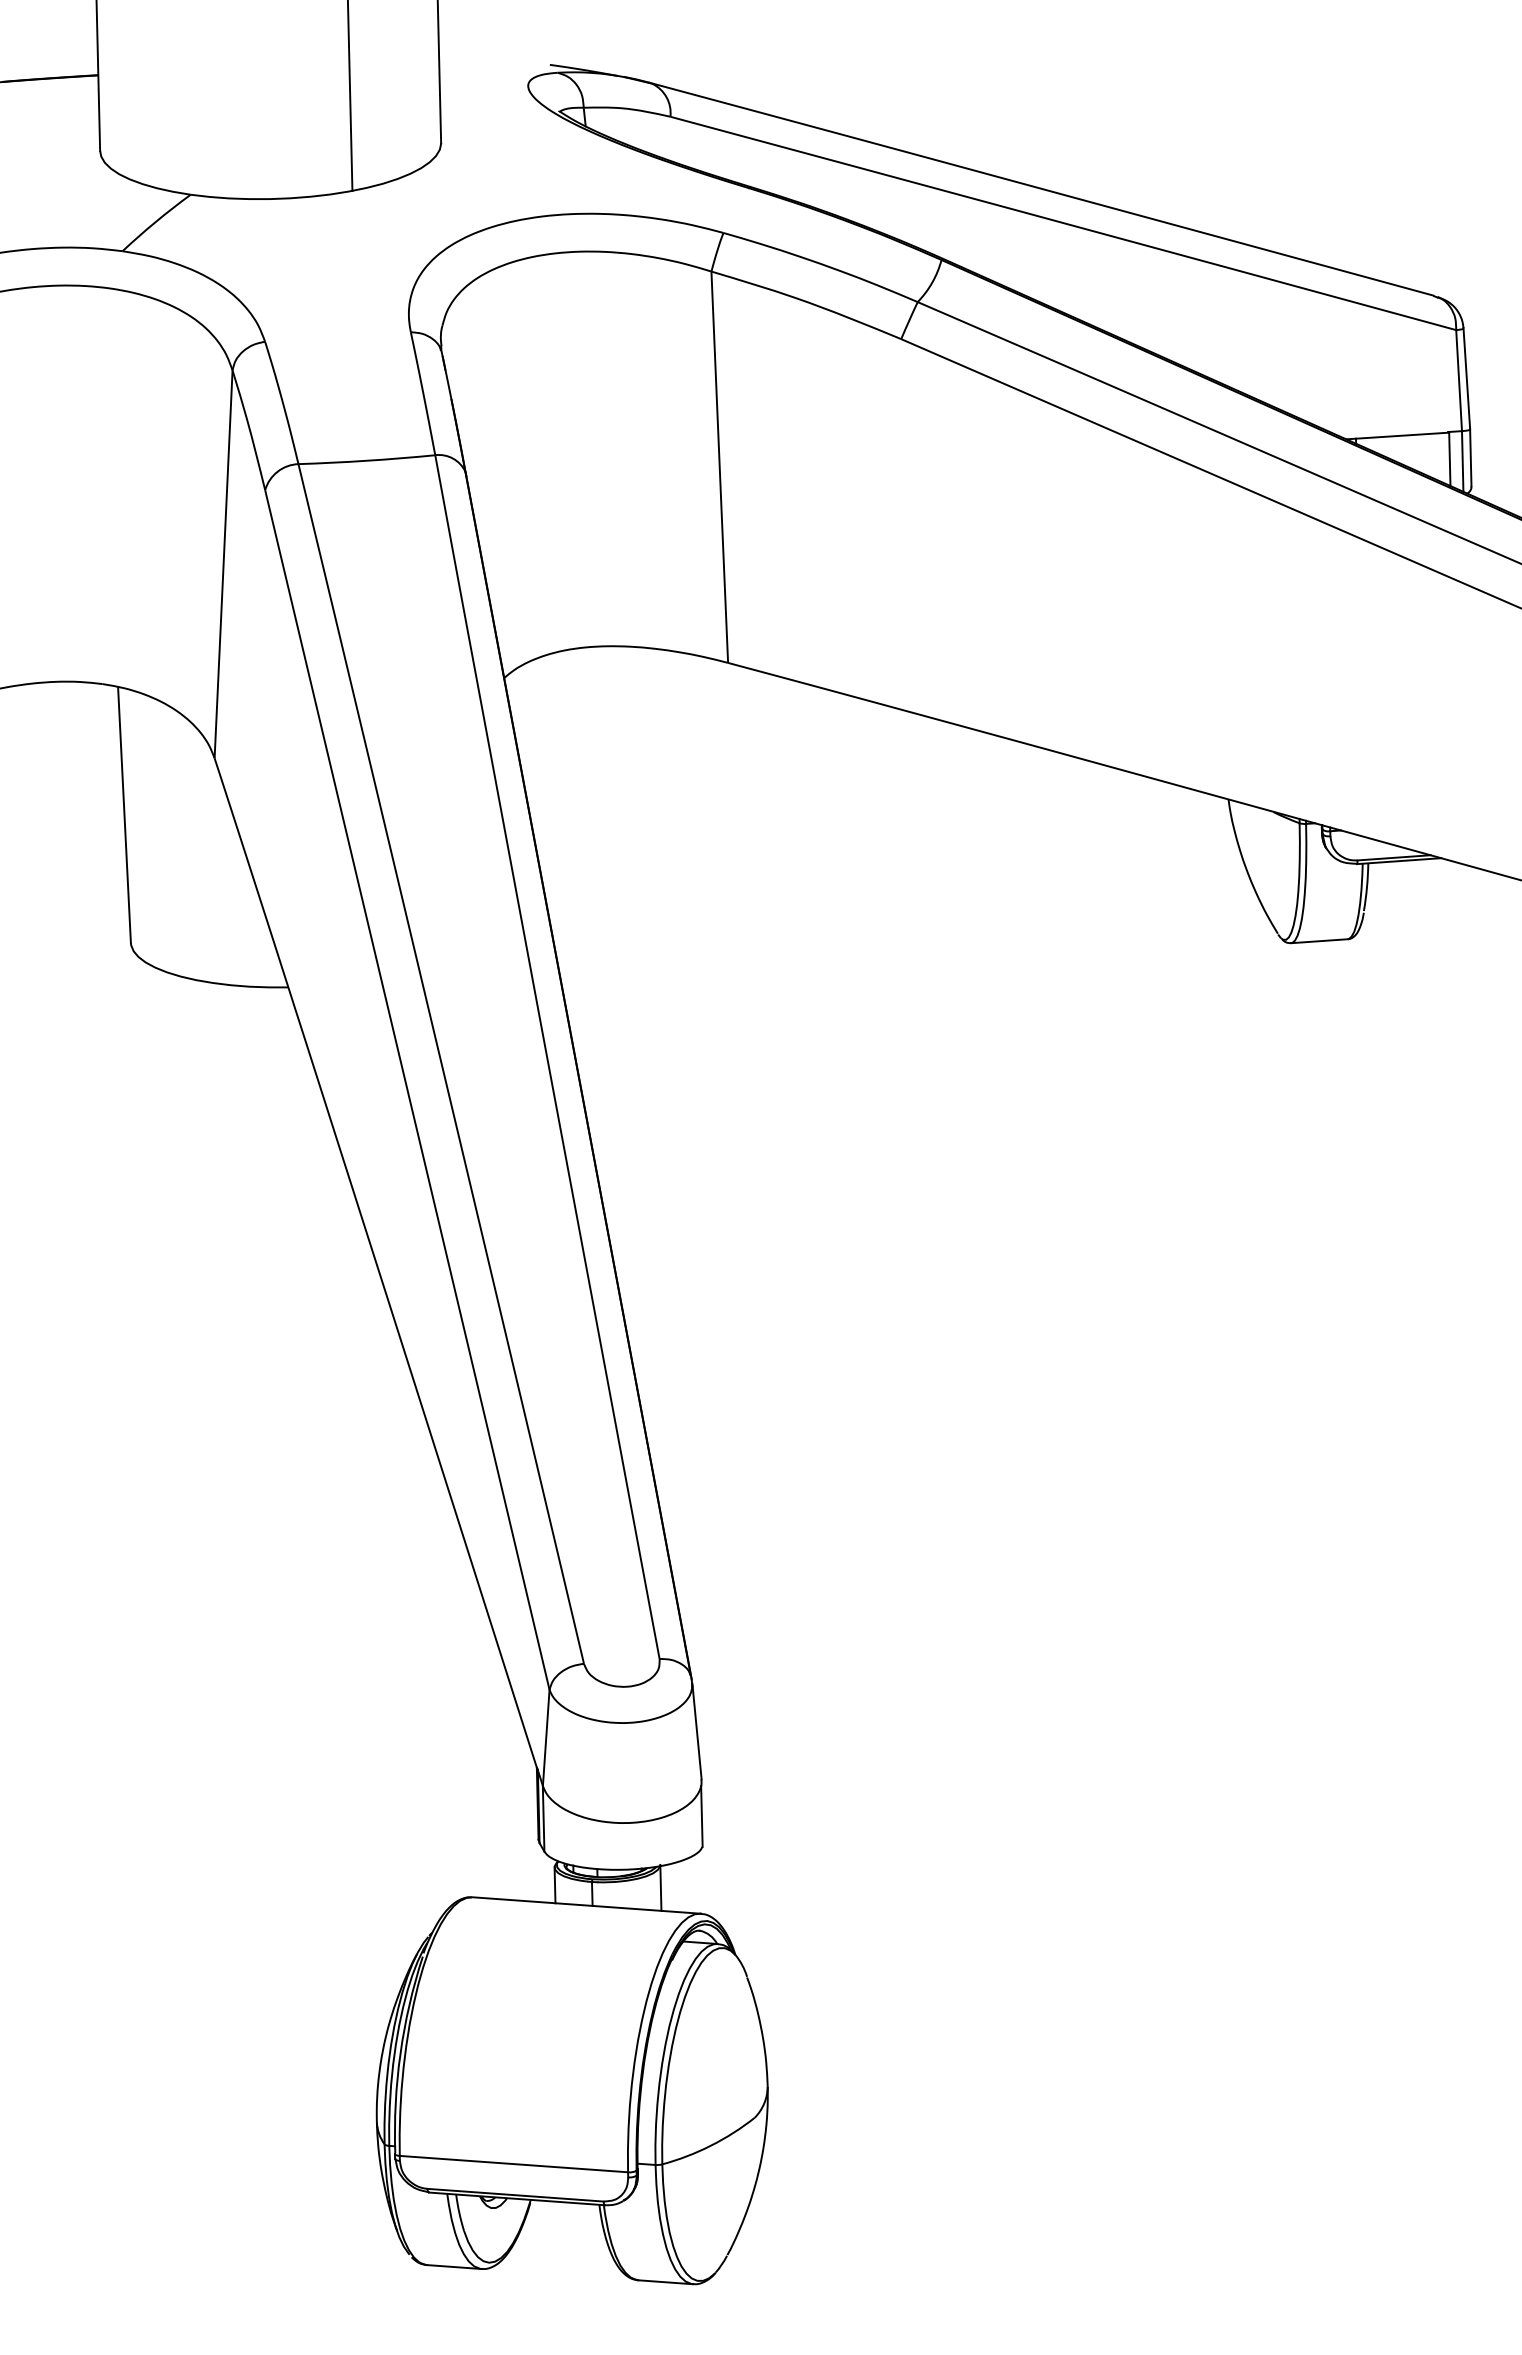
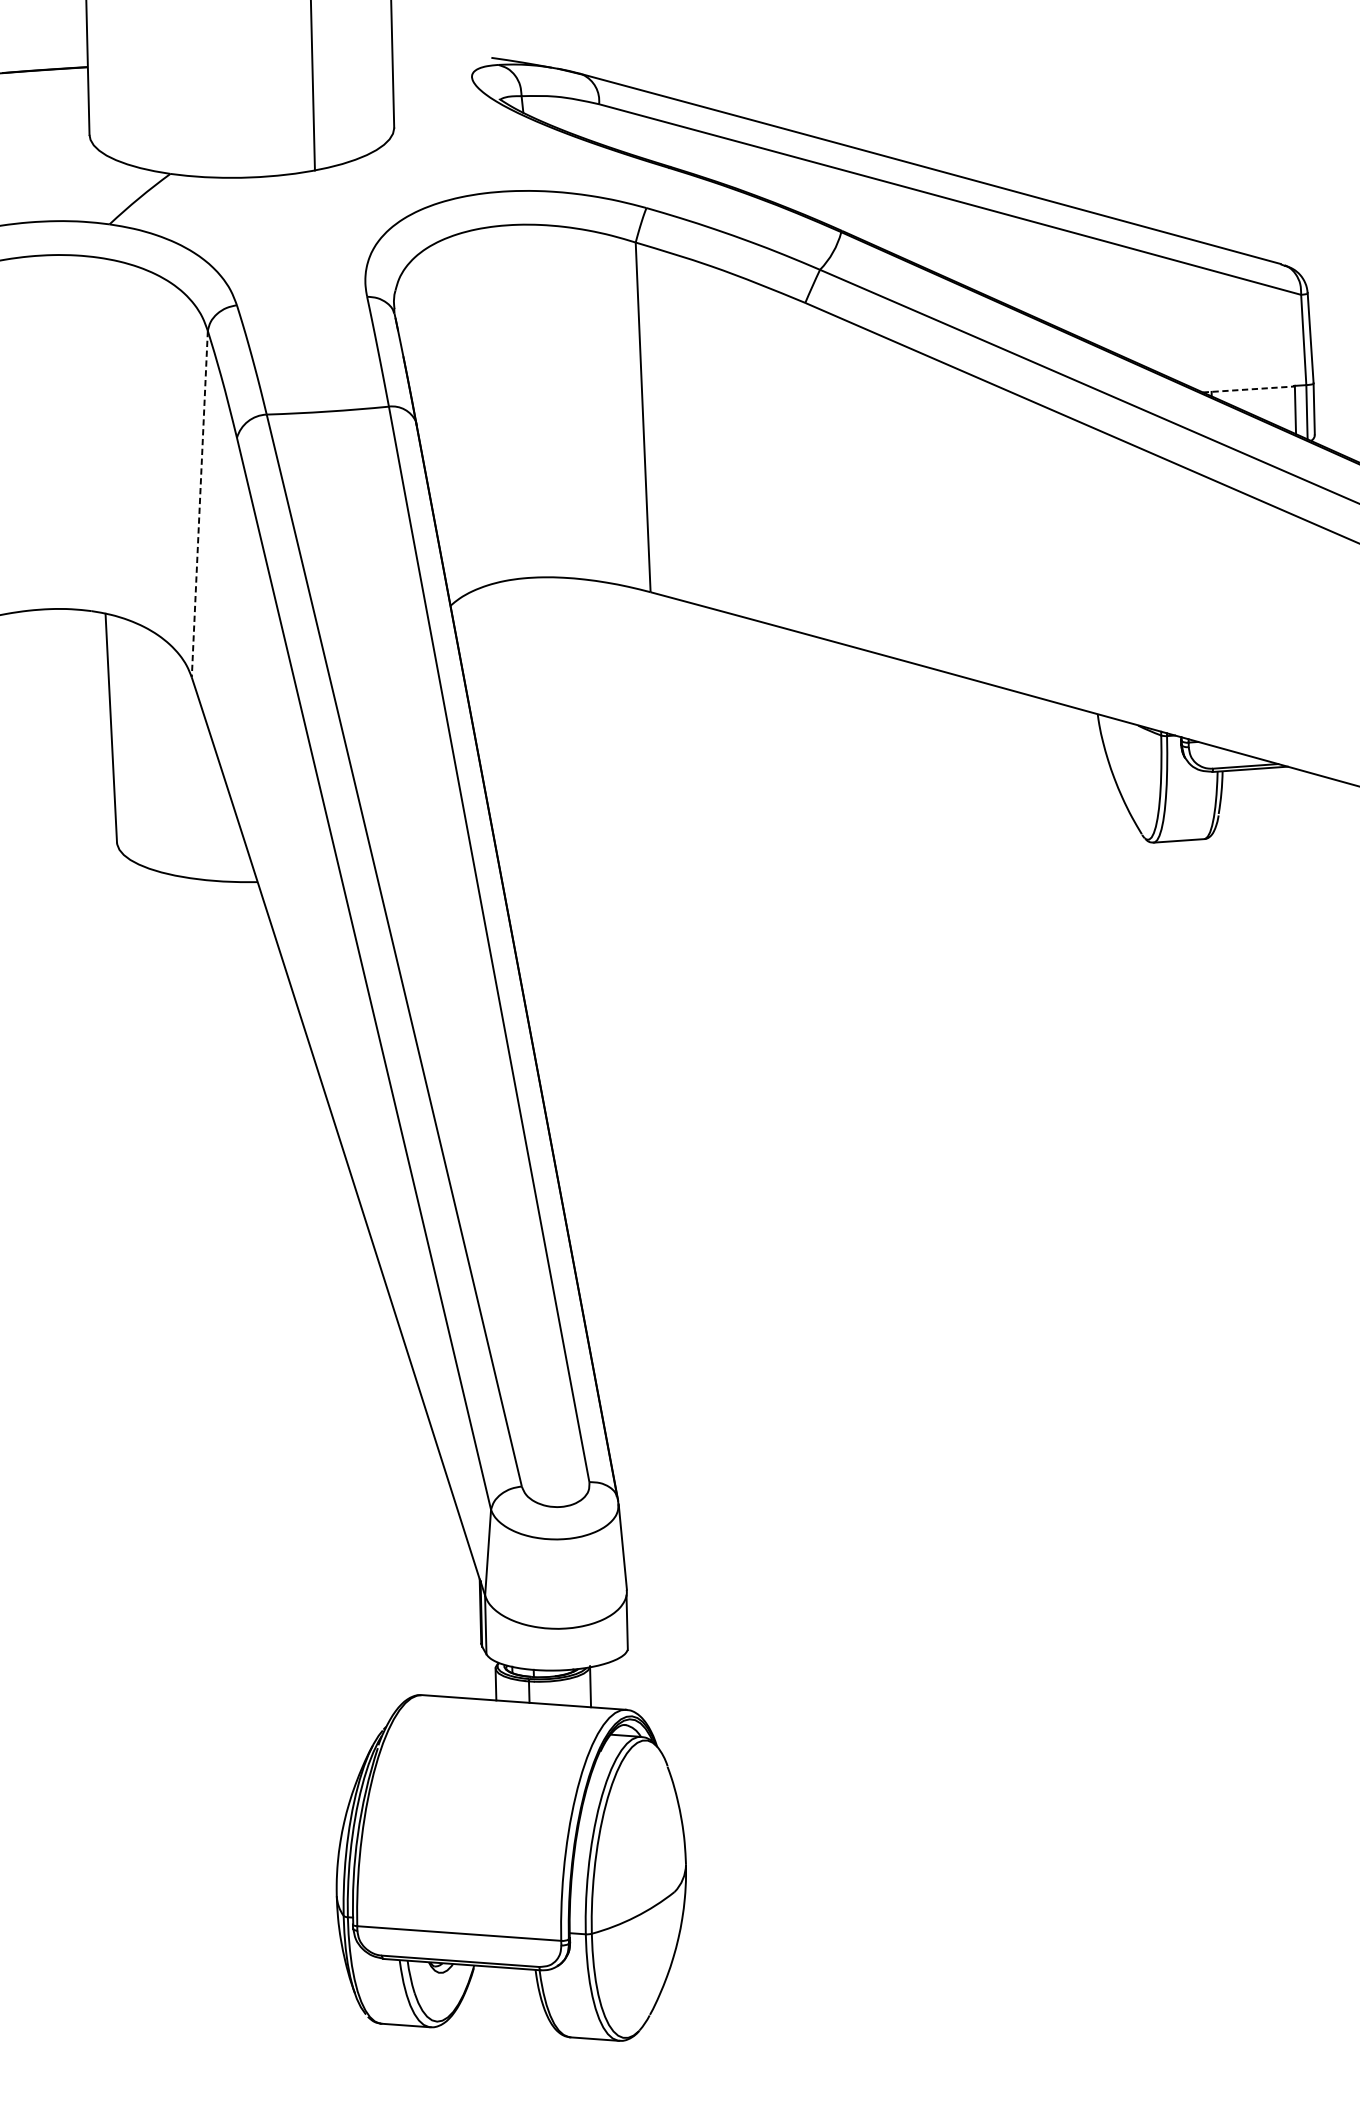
line: (1397, 436) -> (1248, 389), solid -> dashed
line: (223, 564) -> (199, 504), solid -> dashed

